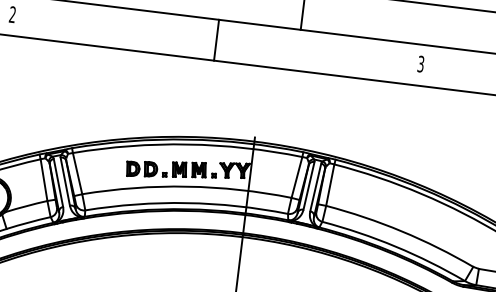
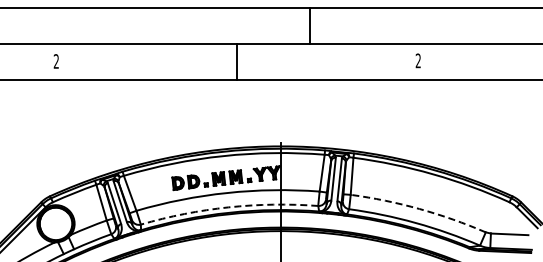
text: (419, 64) -> (417, 61), 3 -> 2
arc: (186, 203) -> (228, 207), solid -> dashed
arc: (401, 231) -> (419, 209), solid -> dashed

